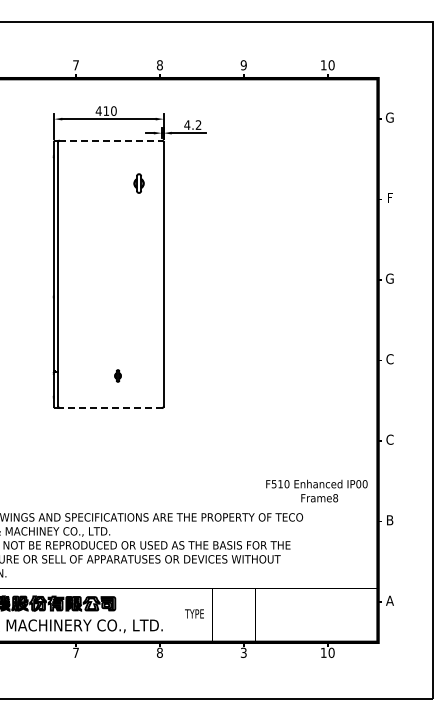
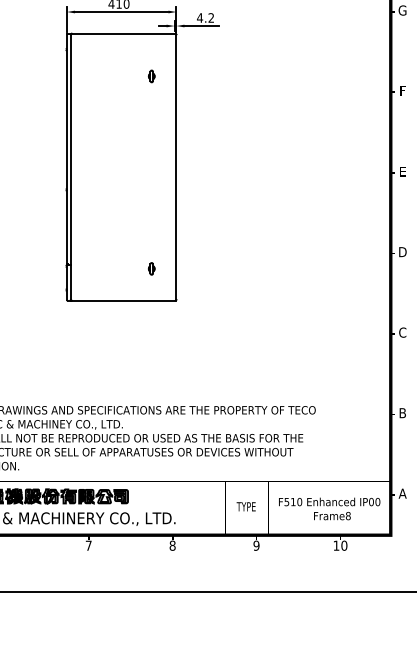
line: (111, 140) -> (124, 33), dashed -> solid
part: (138, 183) -> (151, 76), size x0.62
text: (389, 278) -> (402, 171), G -> E
text: (389, 359) -> (402, 252), C -> D
part: (117, 375) -> (151, 268), moved
line: (111, 407) -> (124, 300), dashed -> solid
text: (316, 490) -> (329, 508), moved
text: (194, 613) -> (246, 506), moved
text: (243, 652) -> (256, 545), 3 -> 9

